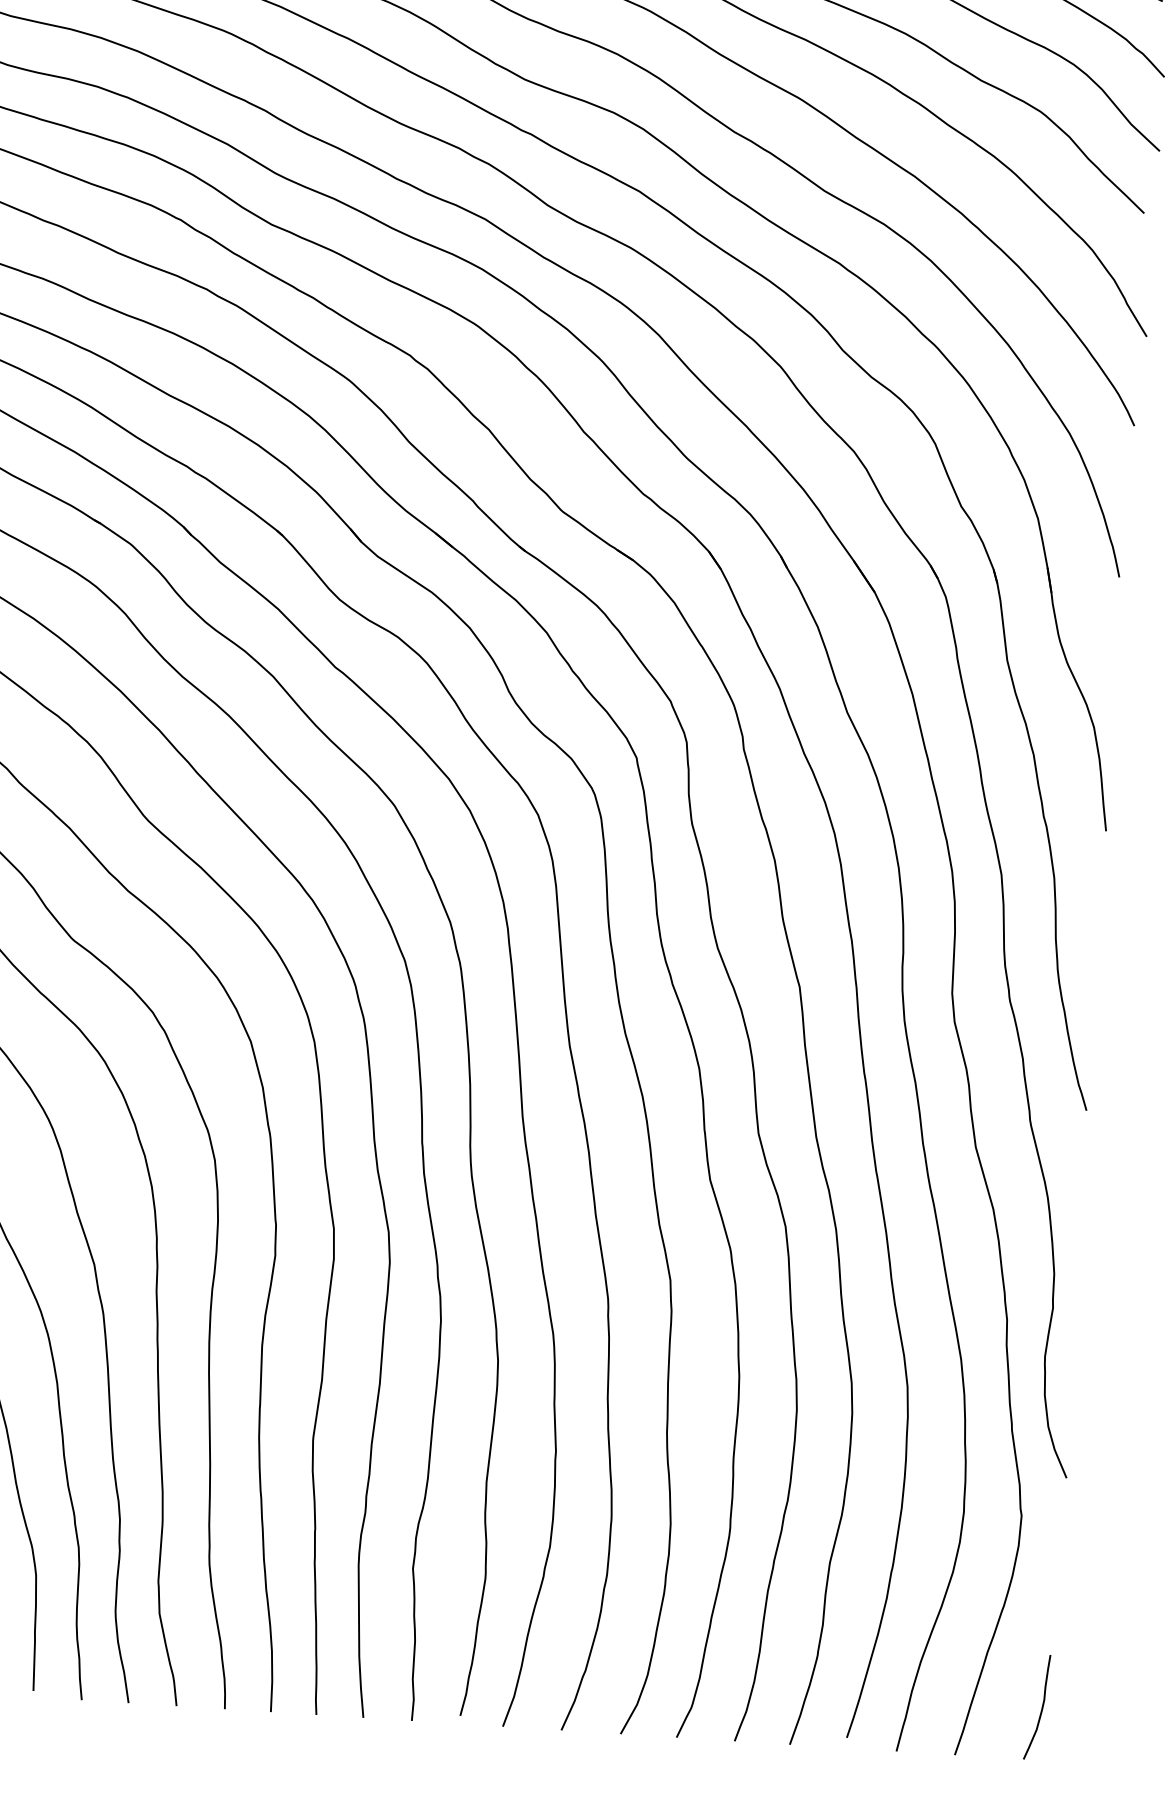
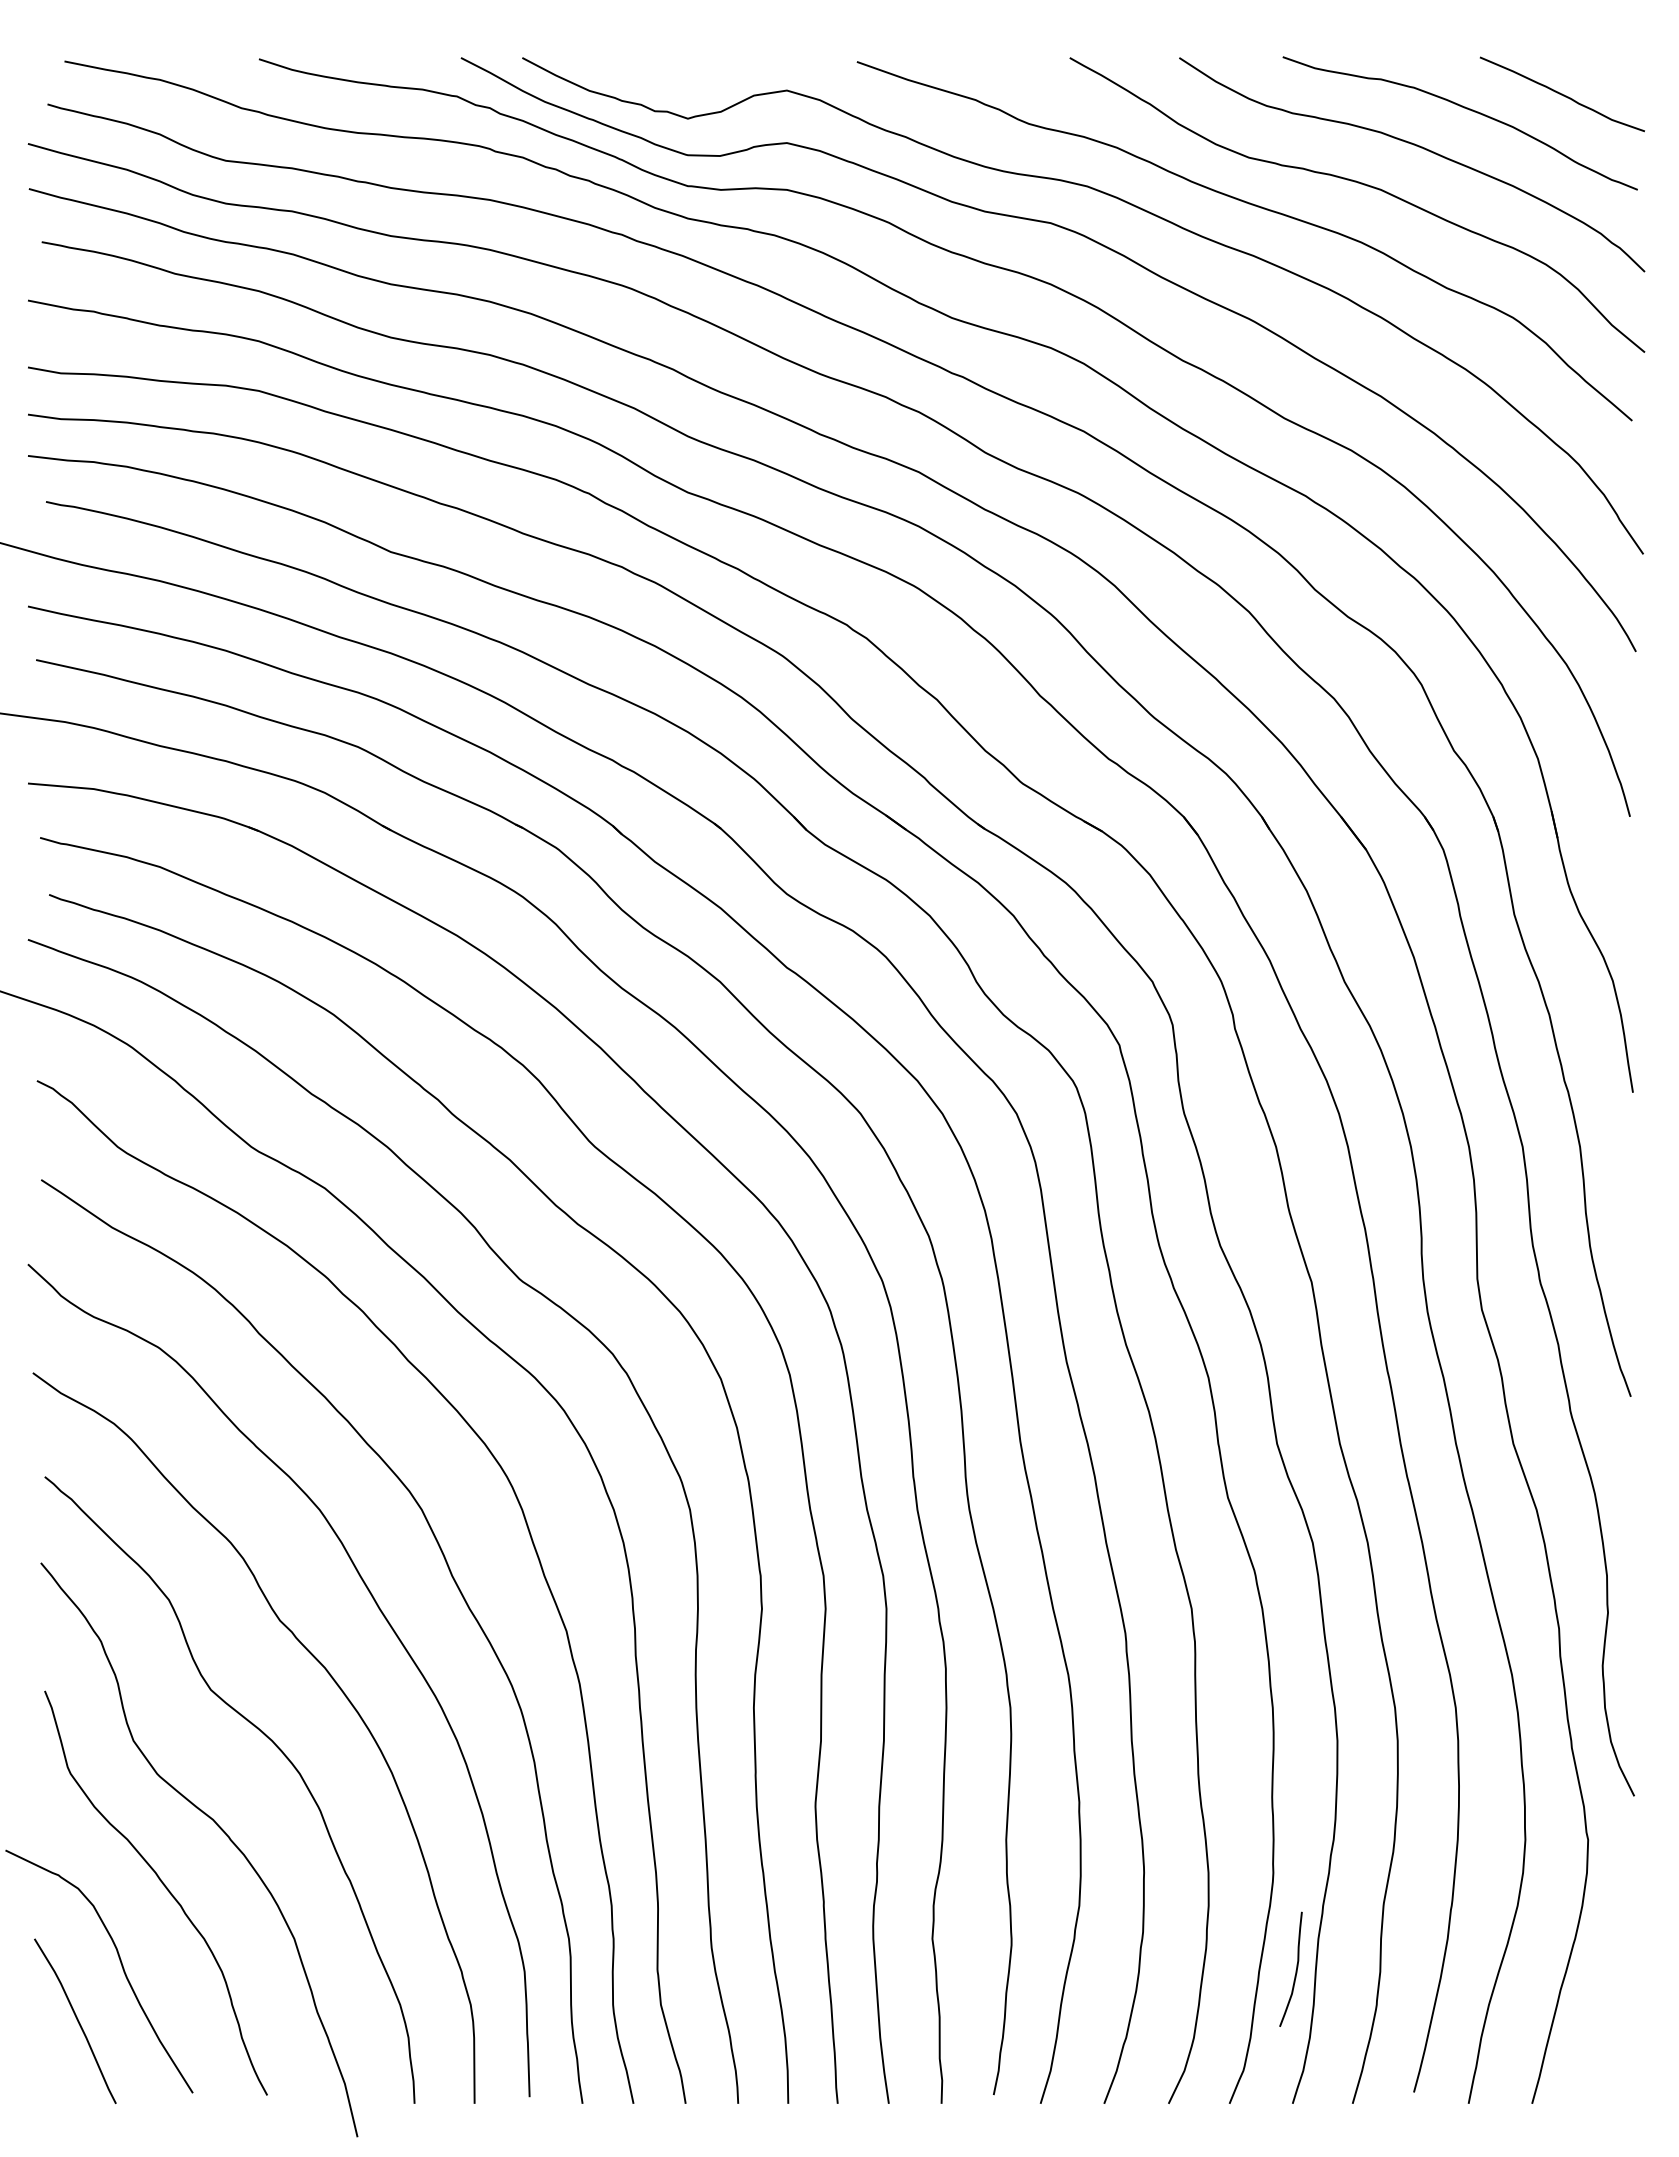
curve: (1041, 1708) -> (1295, 1970), moved

